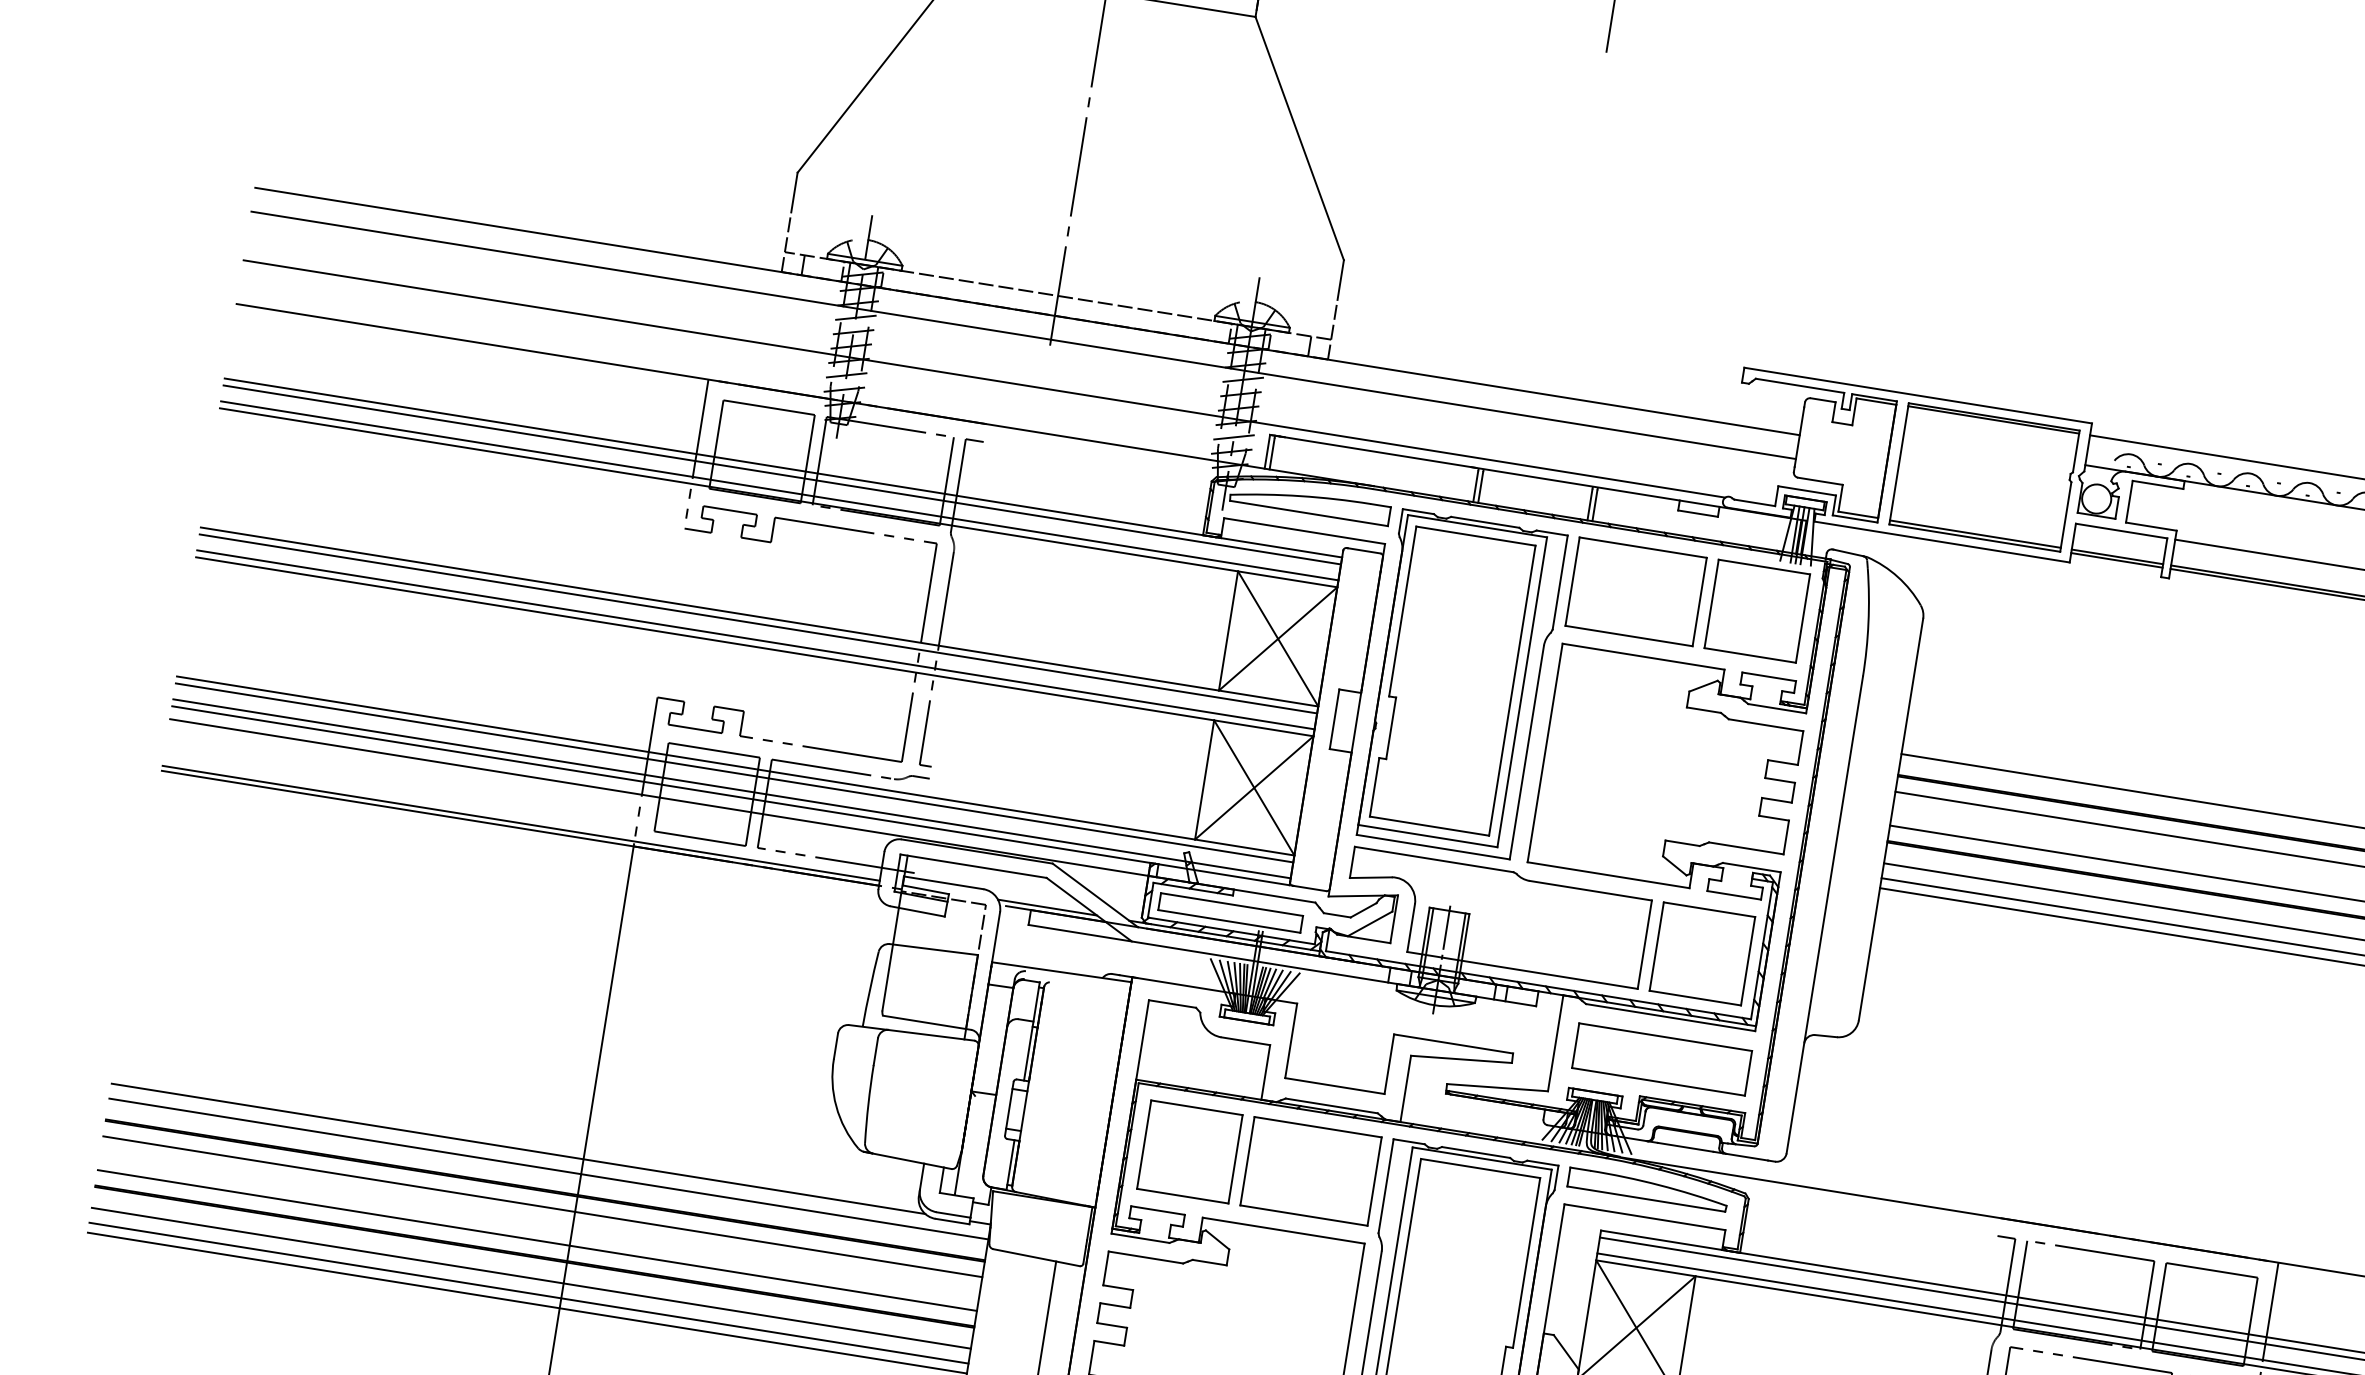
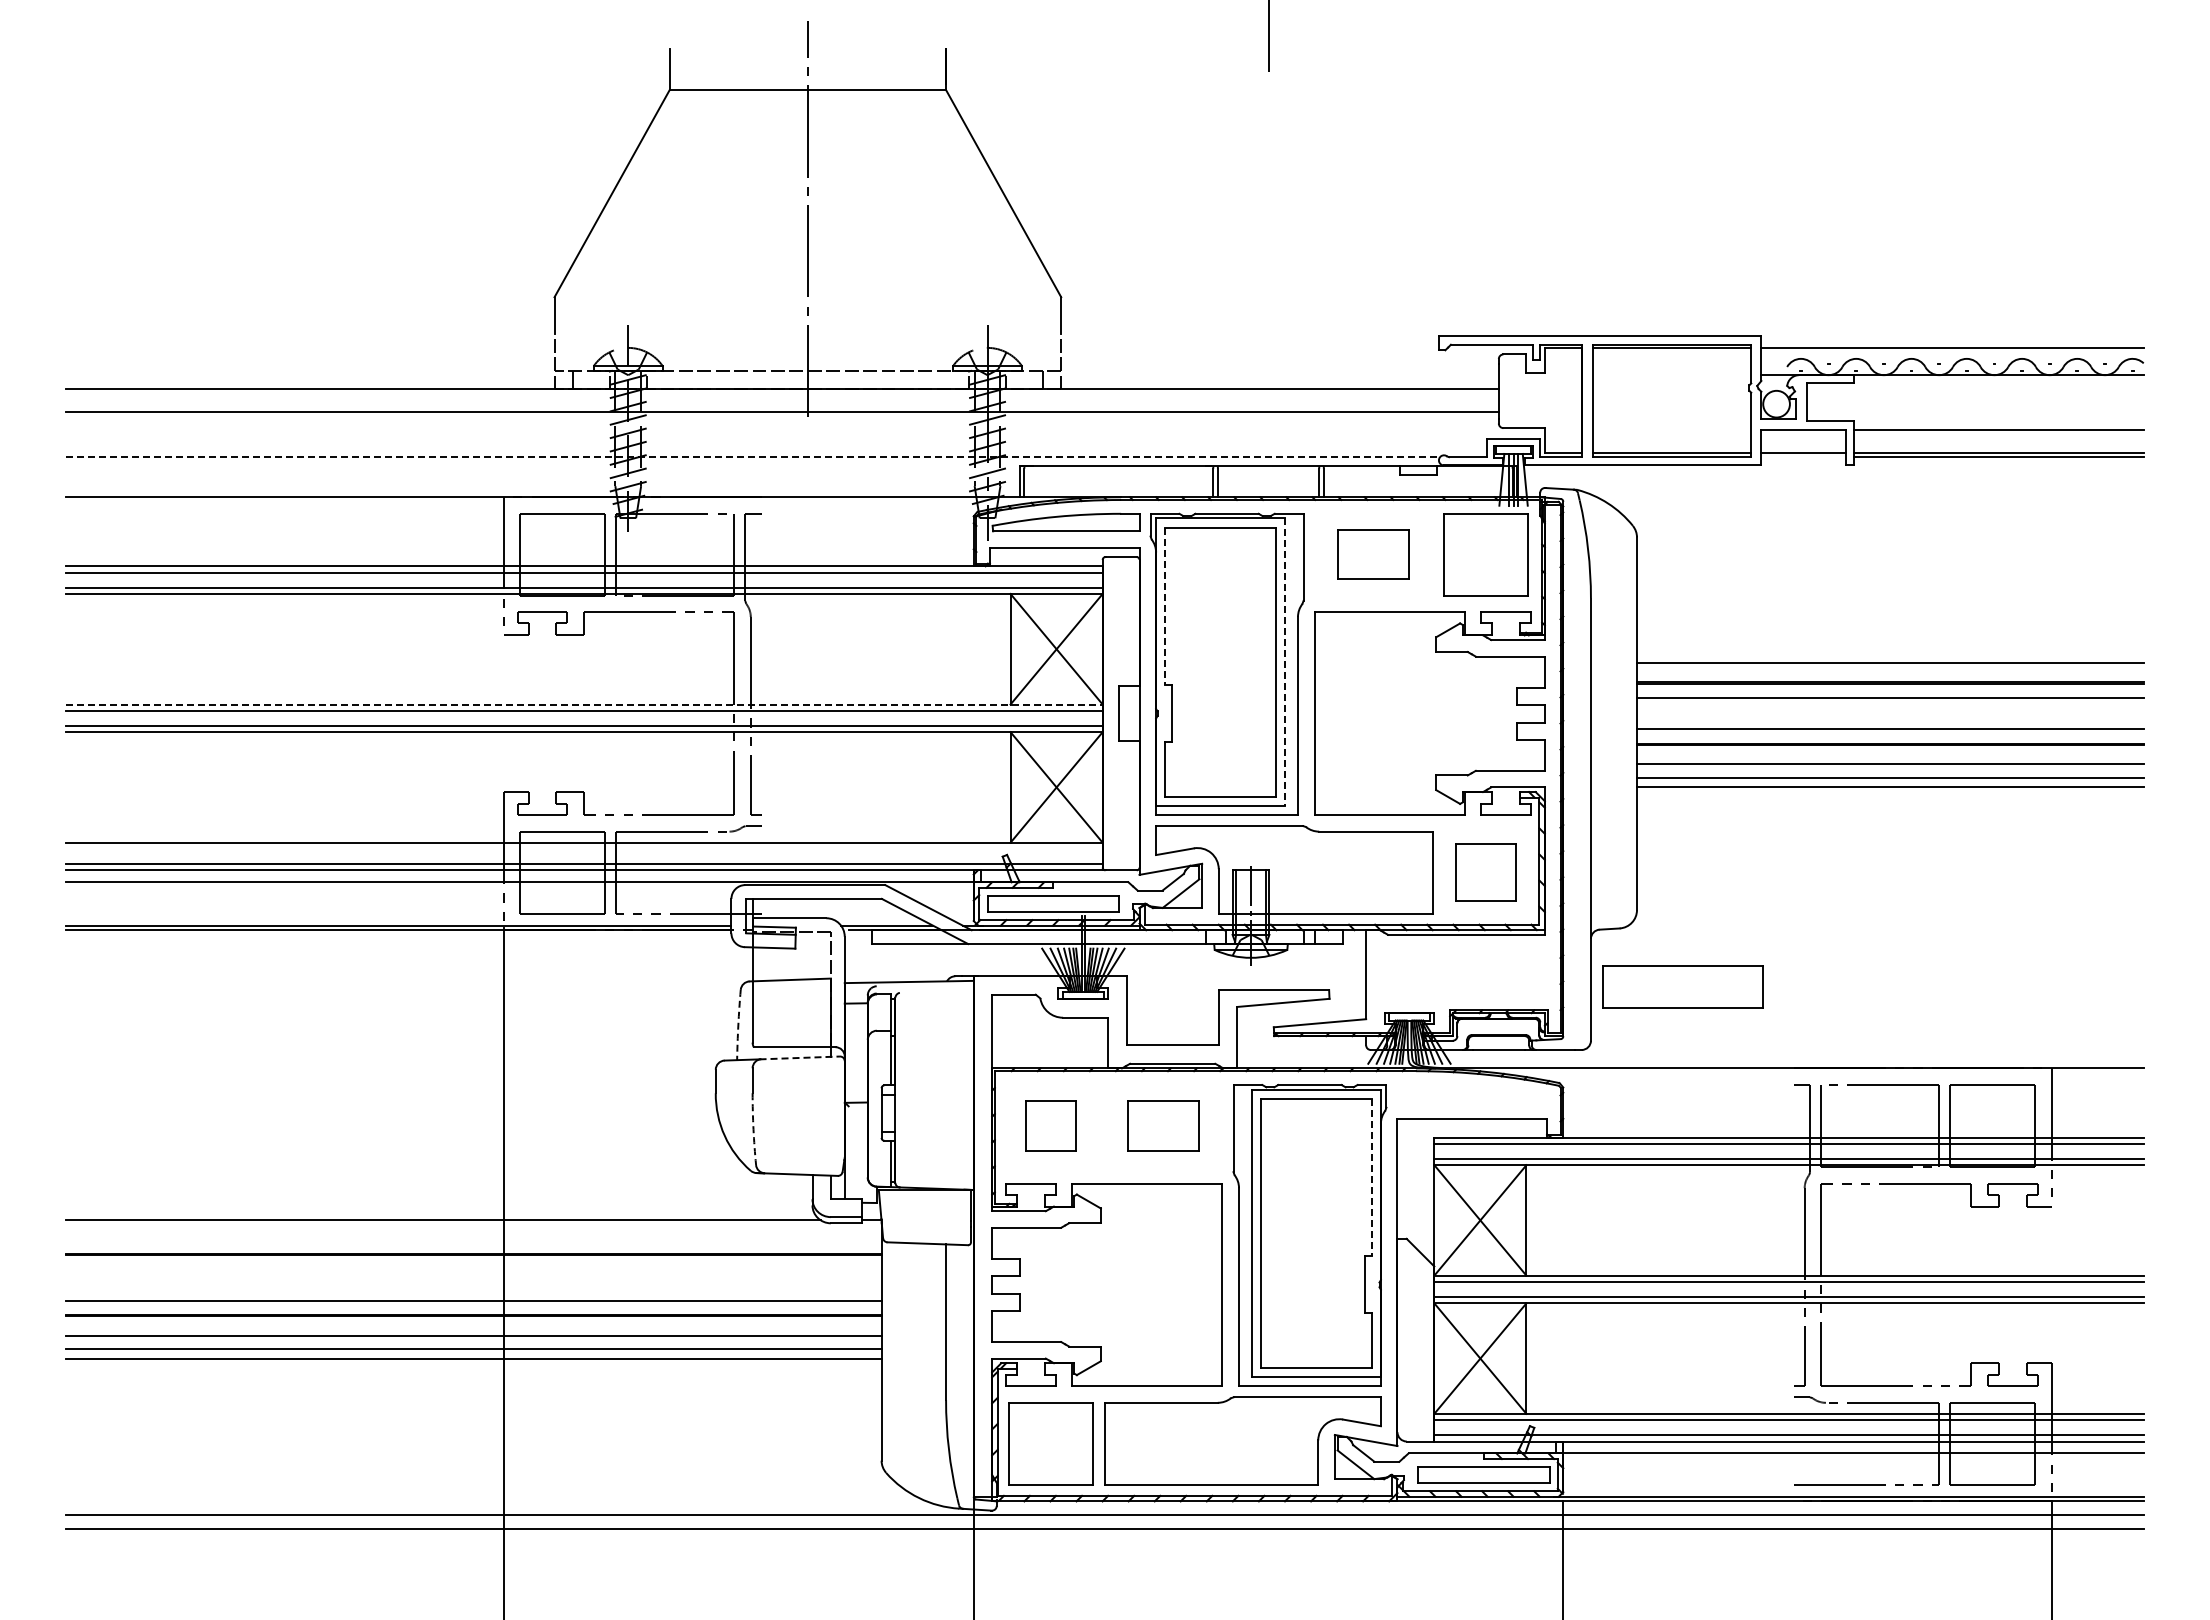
line: (984, 378) -> (753, 456), solid -> dashed
line: (2116, 560) -> (1803, 456), removed
part: (1636, 591) -> (1373, 554), size x0.6
line: (1402, 611) -> (1165, 606), solid -> dashed
line: (759, 616) -> (584, 704), solid -> dashed
line: (1522, 692) -> (1285, 662), solid -> dashed
line: (734, 773) -> (584, 849), removed
part: (1701, 953) -> (1485, 872), size x0.7
arc: (870, 989) -> (738, 1025), solid -> dashed
line: (931, 1034) -> (800, 1057), solid -> dashed
part: (1661, 1058) -> (1682, 986), moved
arc: (868, 1104) -> (753, 1129), solid -> dashed
part: (1189, 1151) -> (1050, 1125), size x0.6
line: (548, 1169) -> (473, 1234), removed
part: (1311, 1170) -> (1163, 1125), size x0.6
part: (1647, 1189) -> (1470, 1093), removed
line: (542, 1206) -> (473, 1269), removed
line: (1526, 1262) -> (1371, 1177), solid -> dashed

